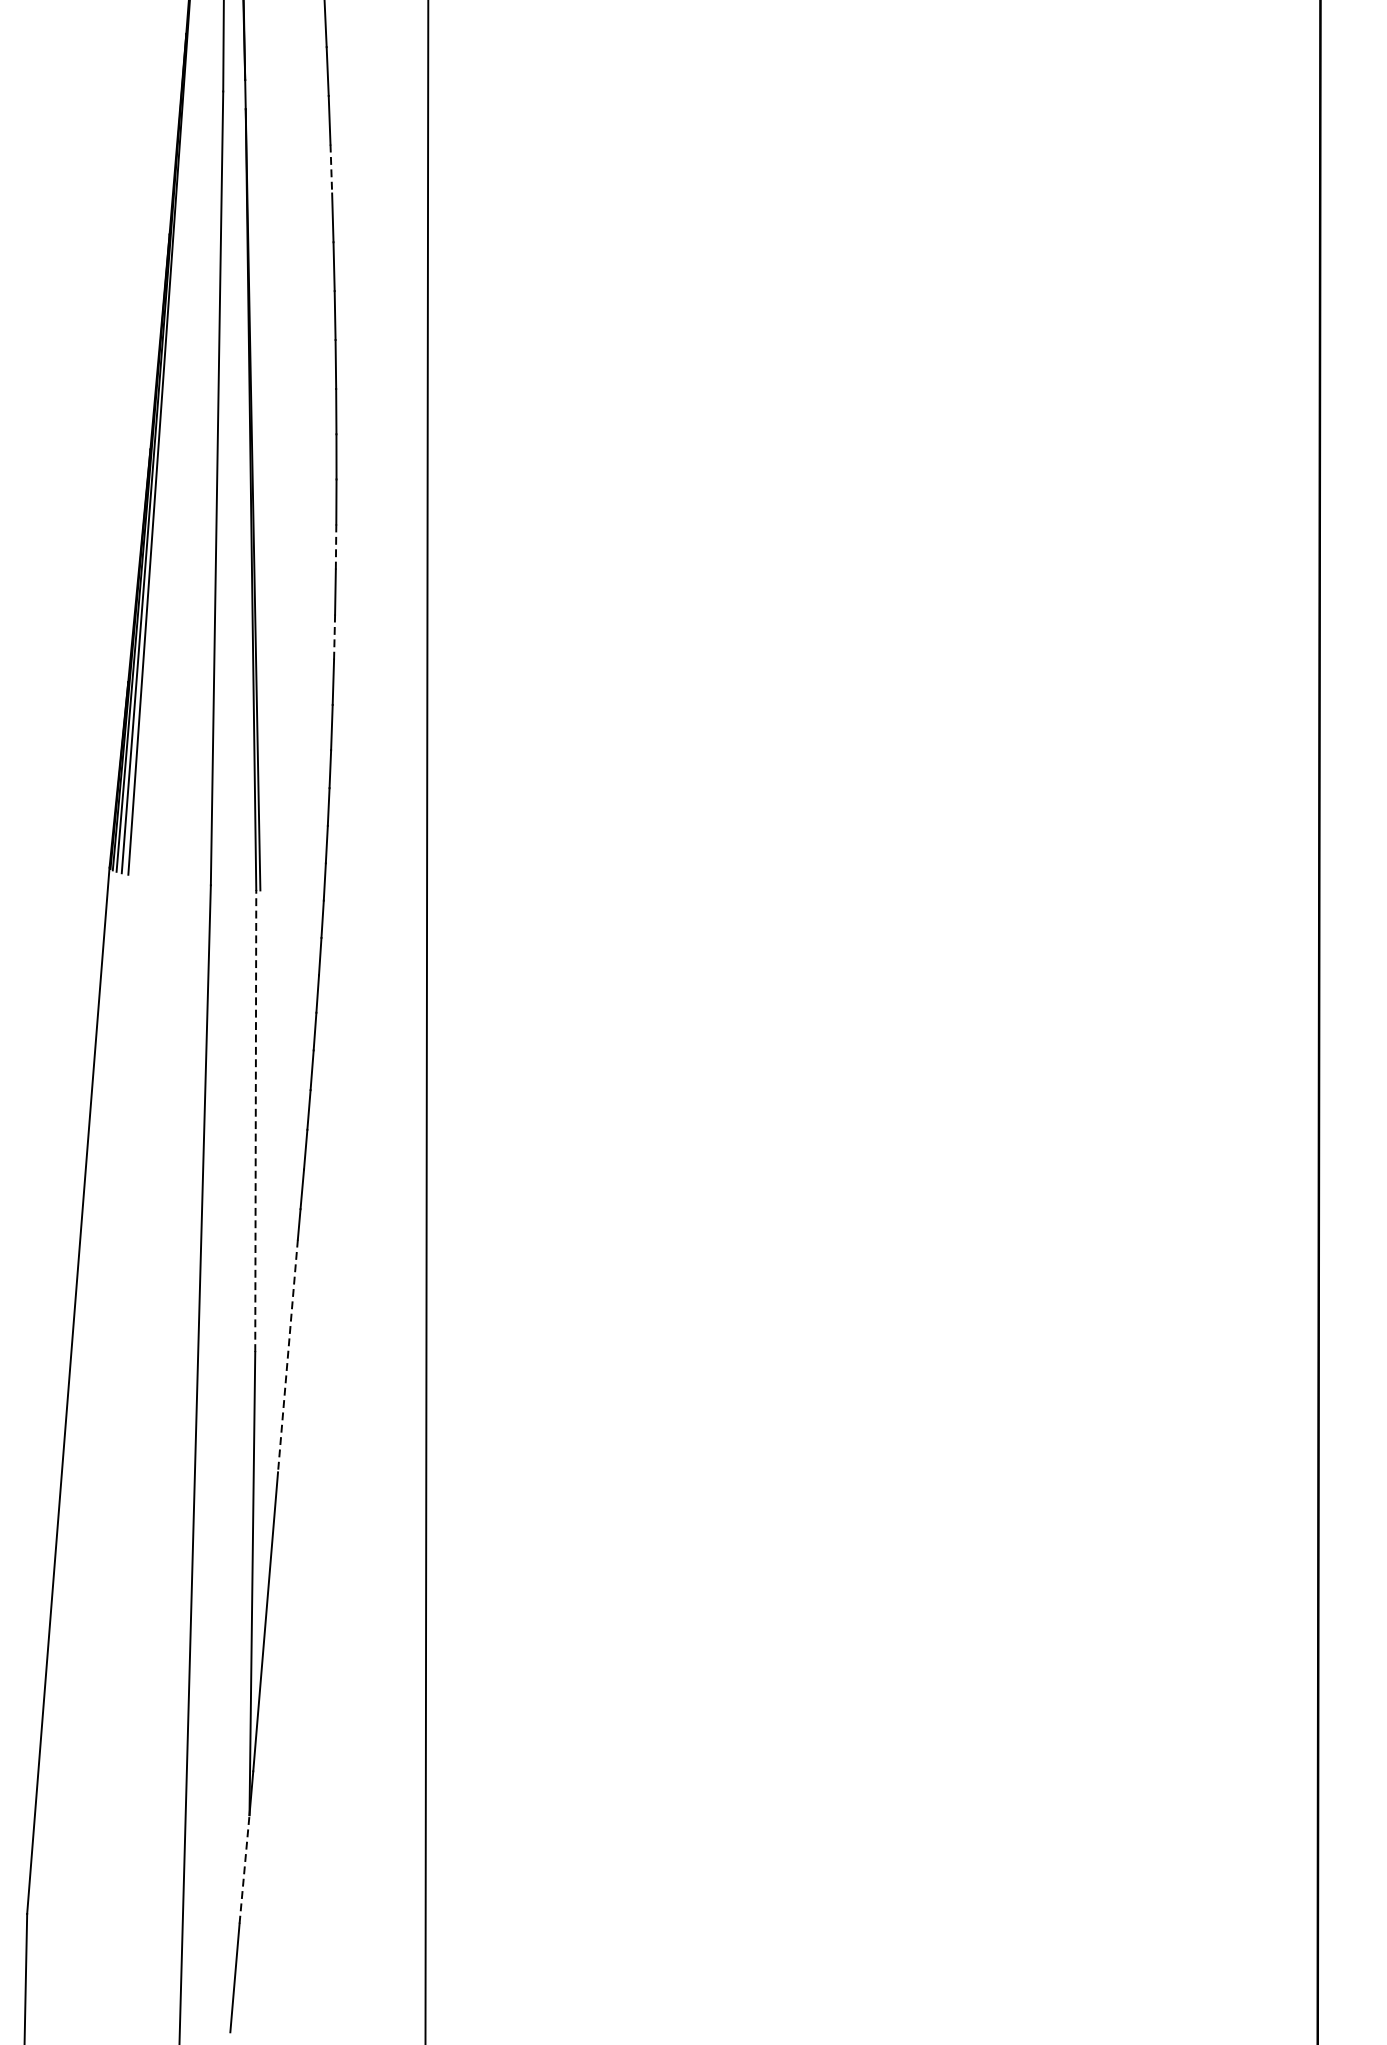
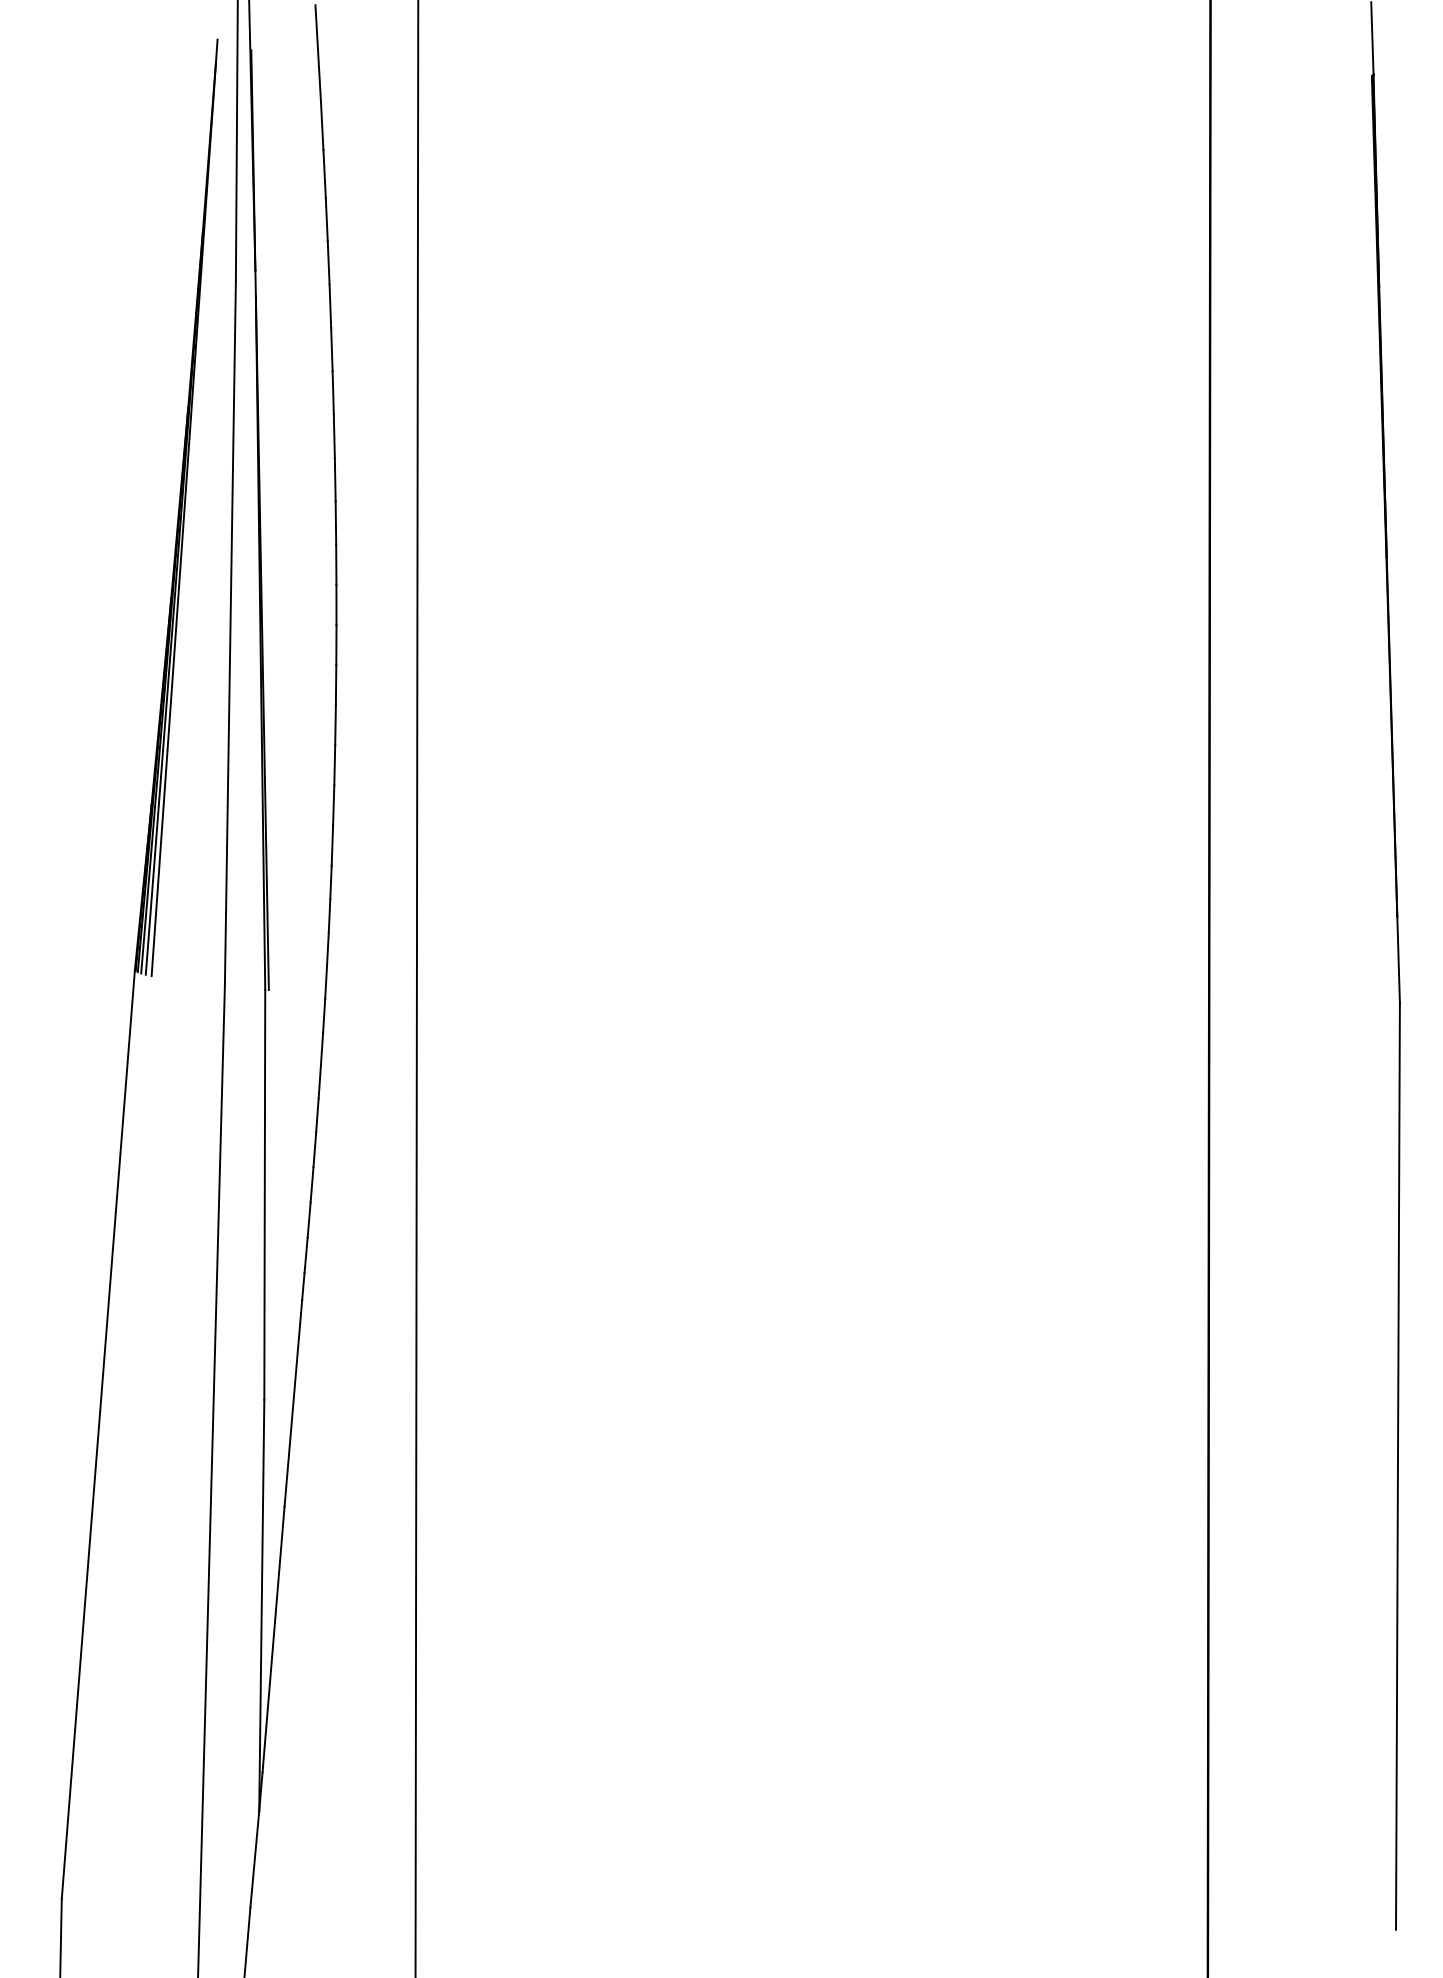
line: (330, 169) -> (331, 349), dashed -> solid
line: (336, 547) -> (336, 685), dashed -> solid
line: (334, 637) -> (334, 765), dashed -> solid
line: (255, 1120) -> (264, 1194), dashed -> solid
line: (288, 1356) -> (293, 1403), dashed -> solid
line: (244, 1868) -> (254, 1858), dashed -> solid

